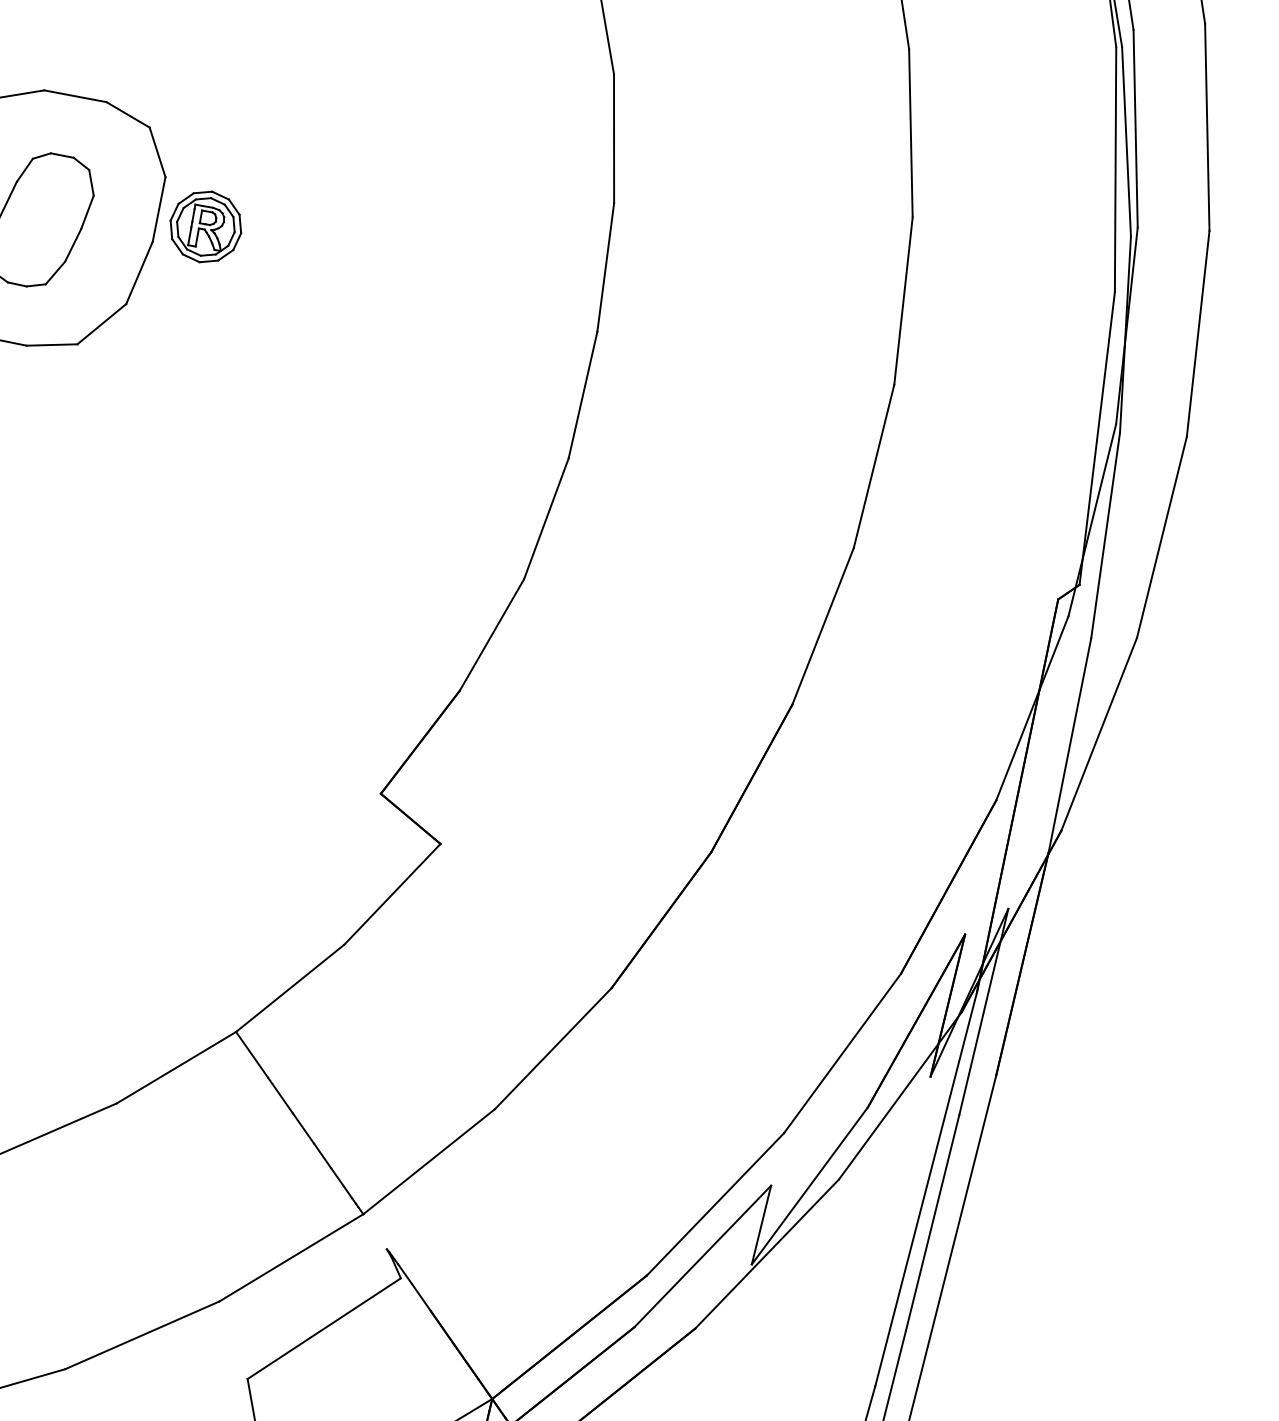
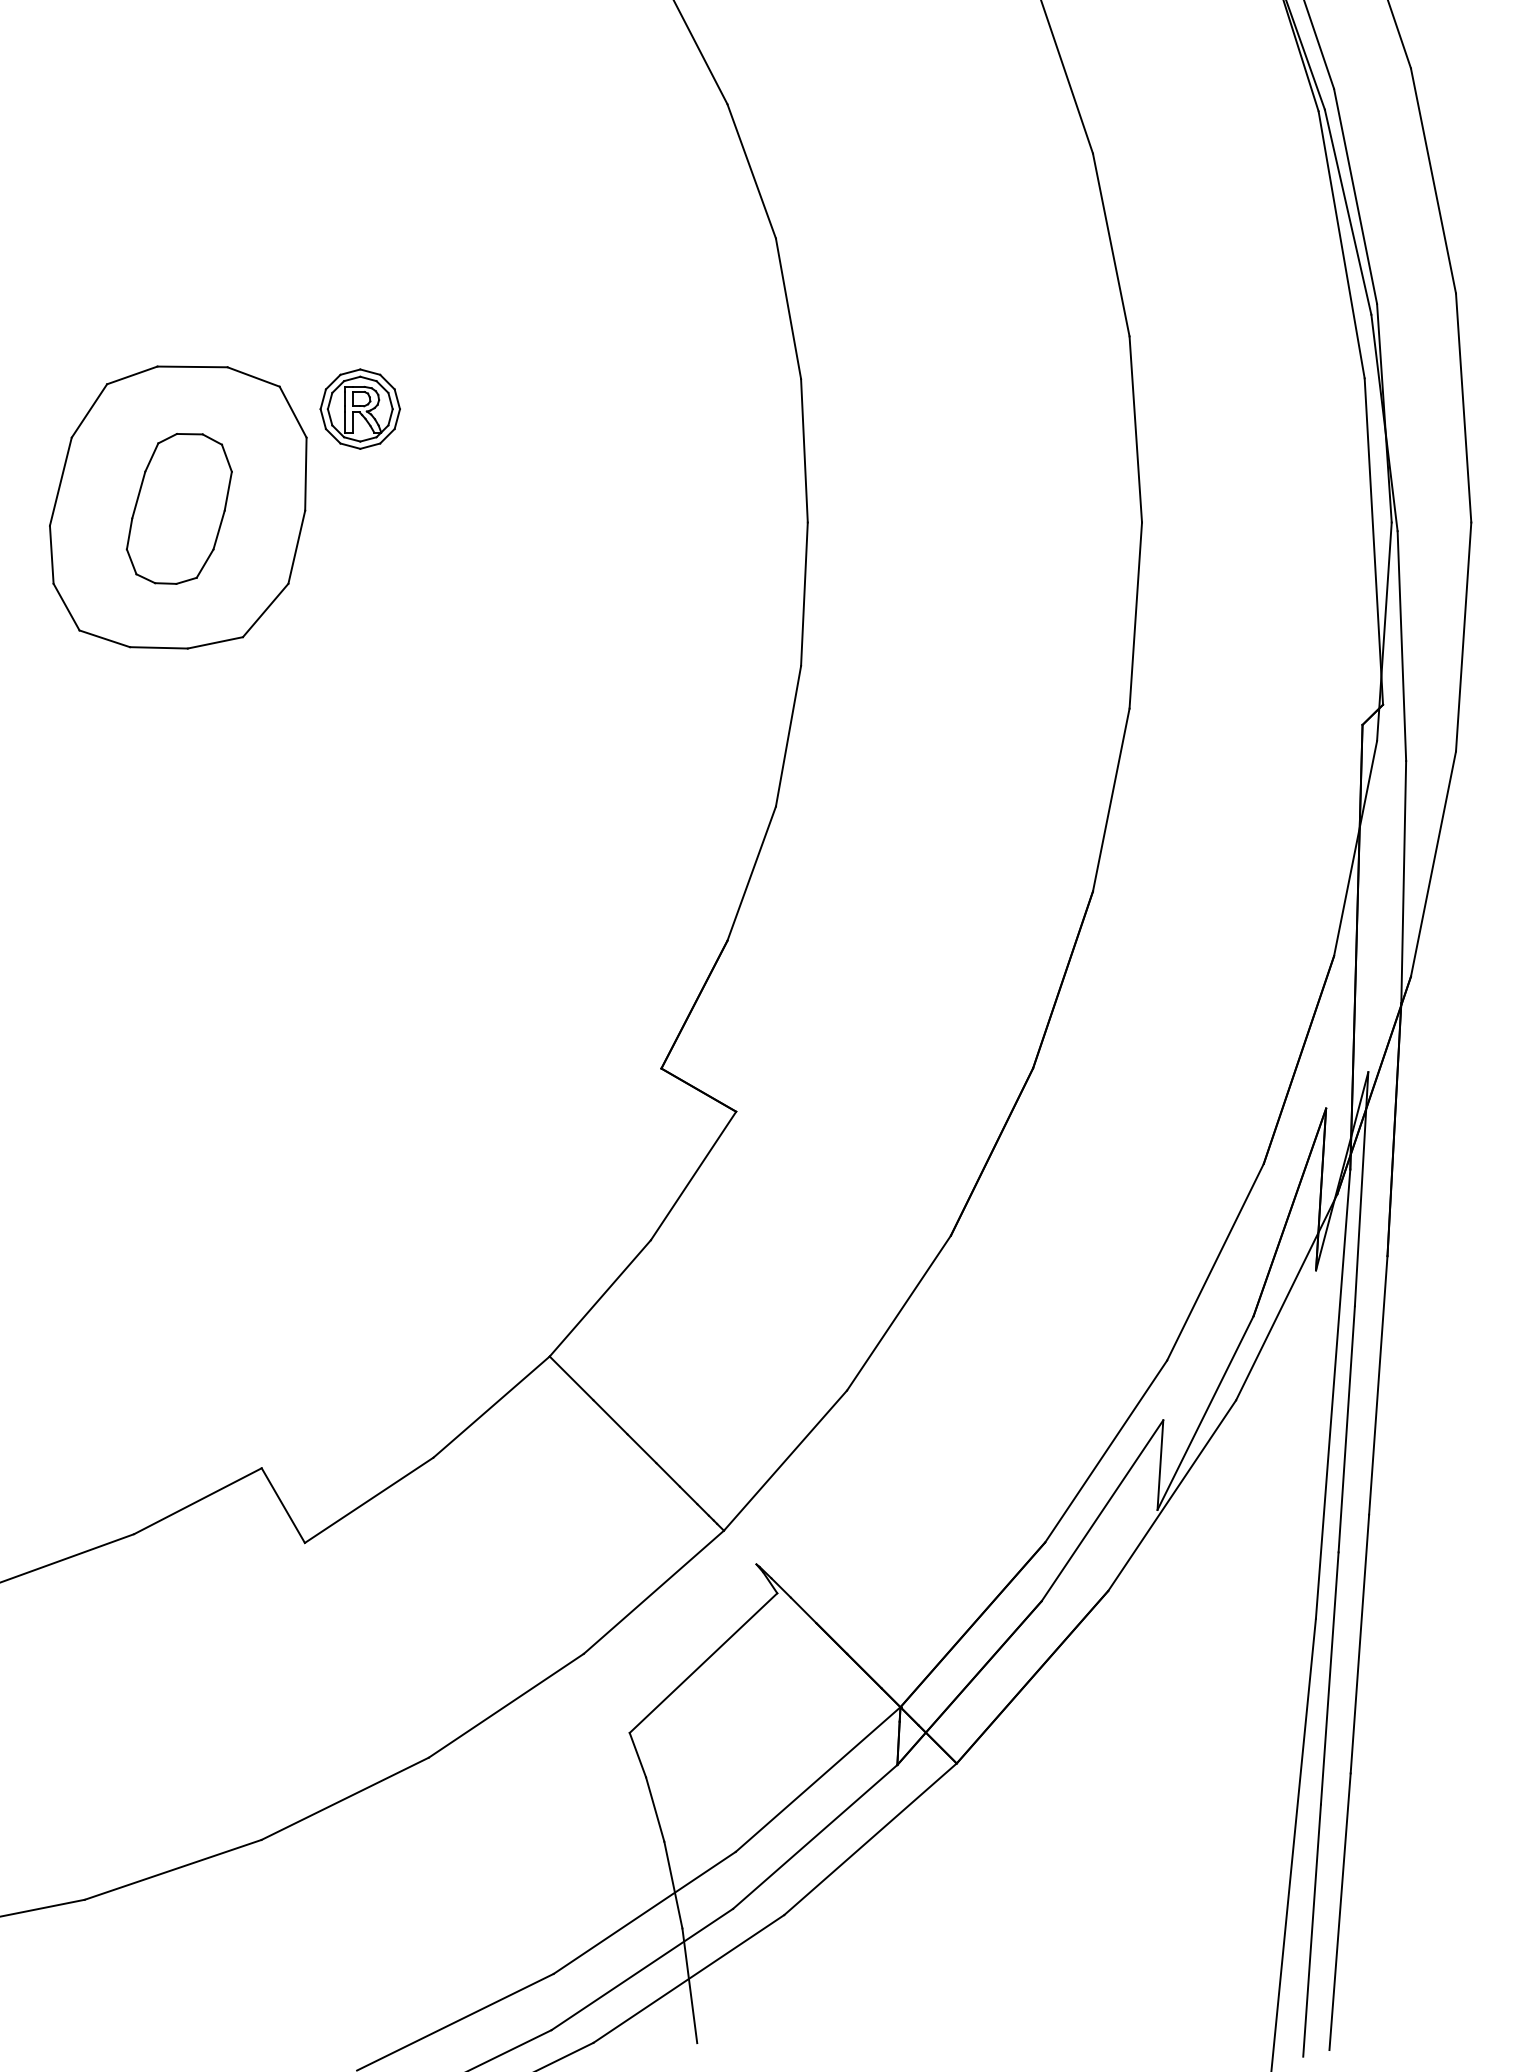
part: (205, 226) -> (359, 408), moved

